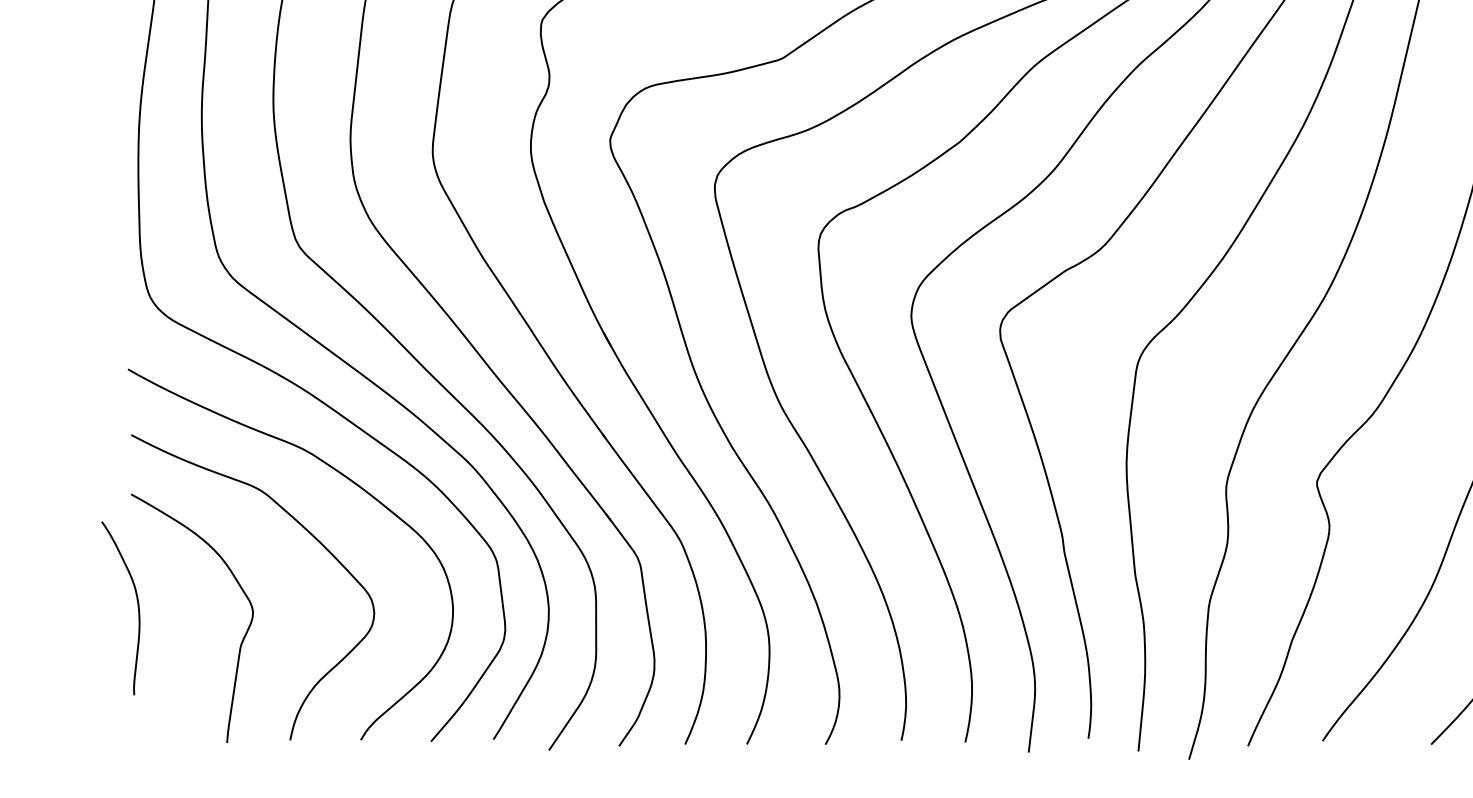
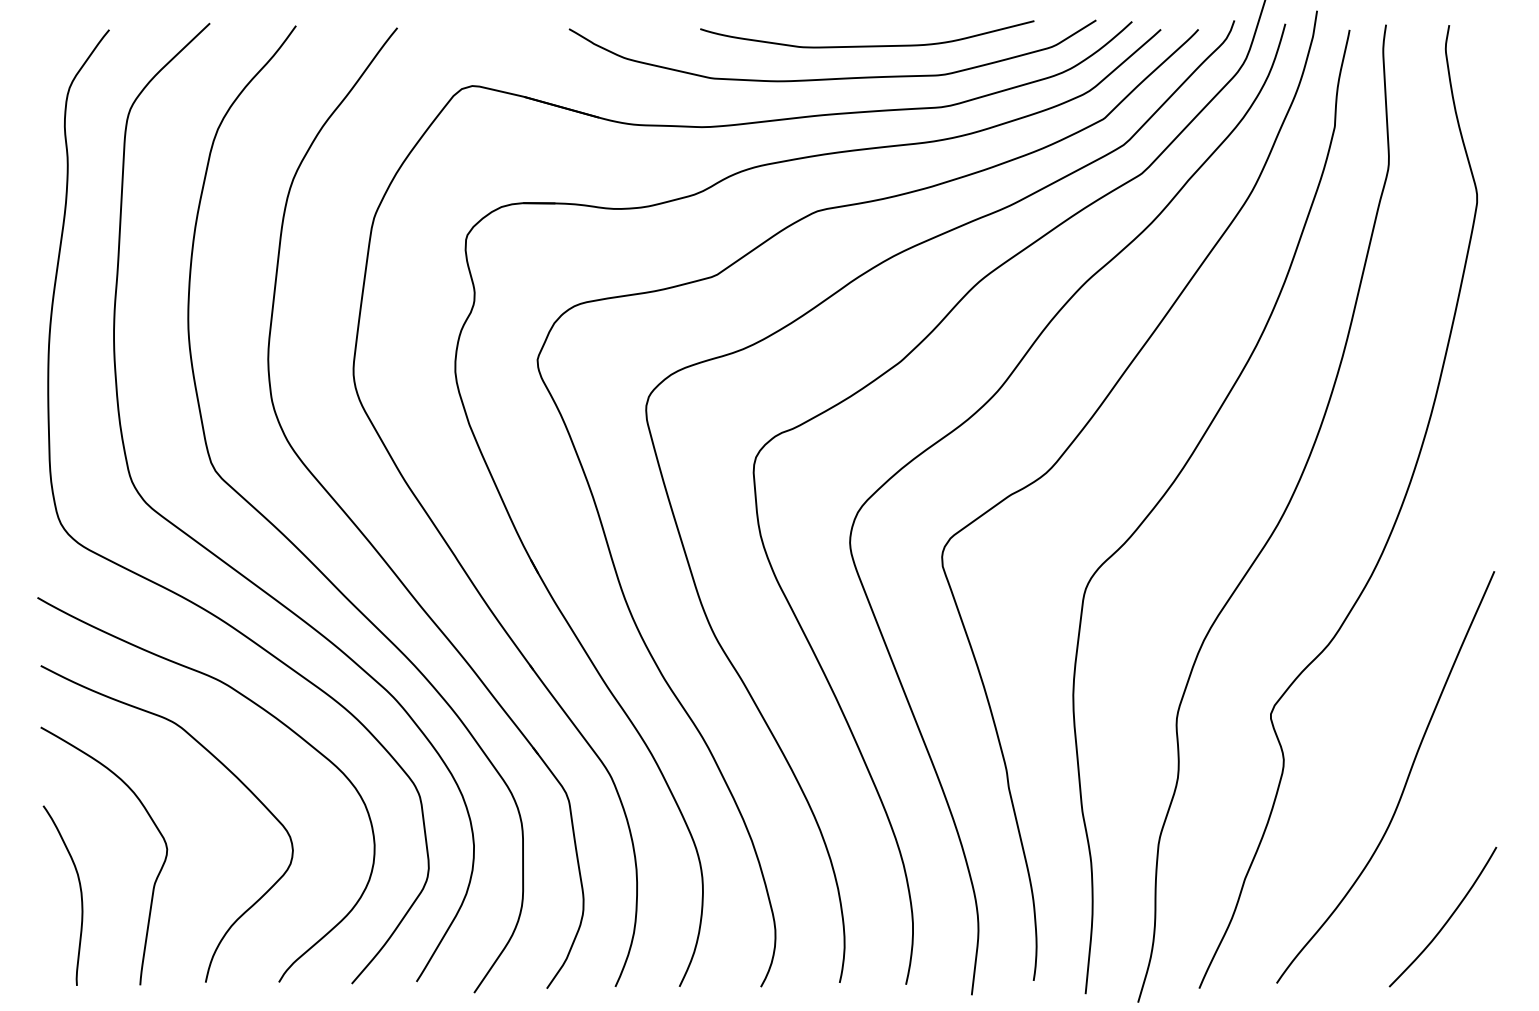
curve: (137, 608) -> (80, 895), moved

